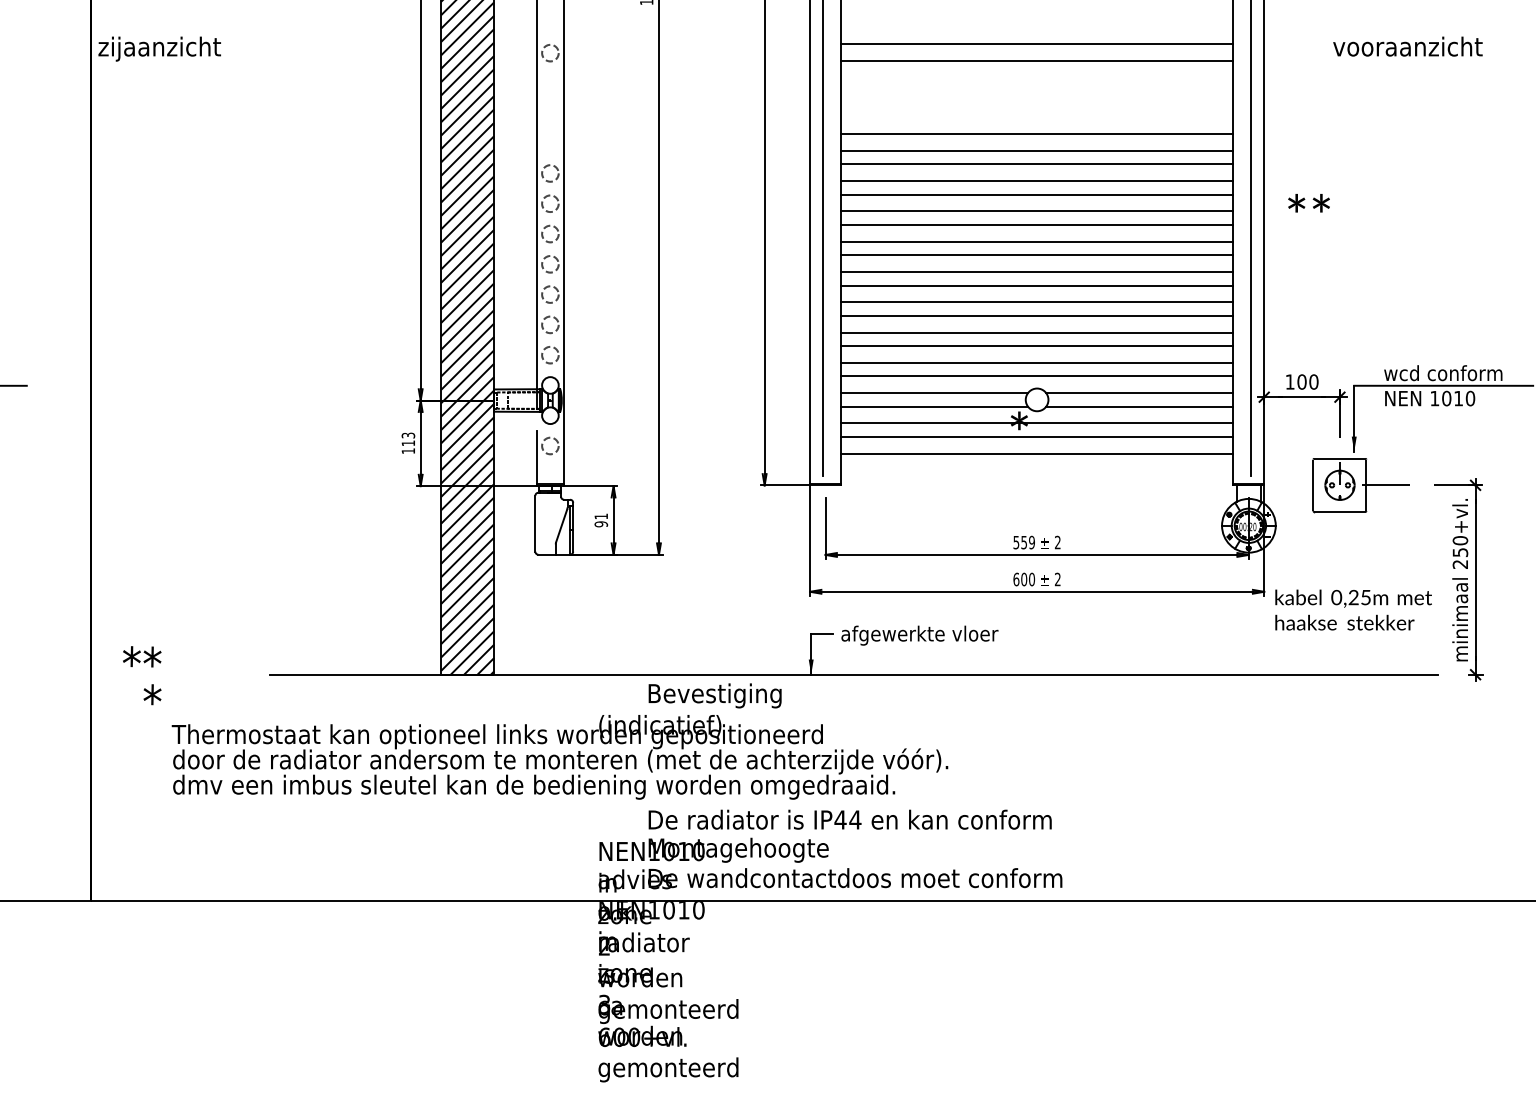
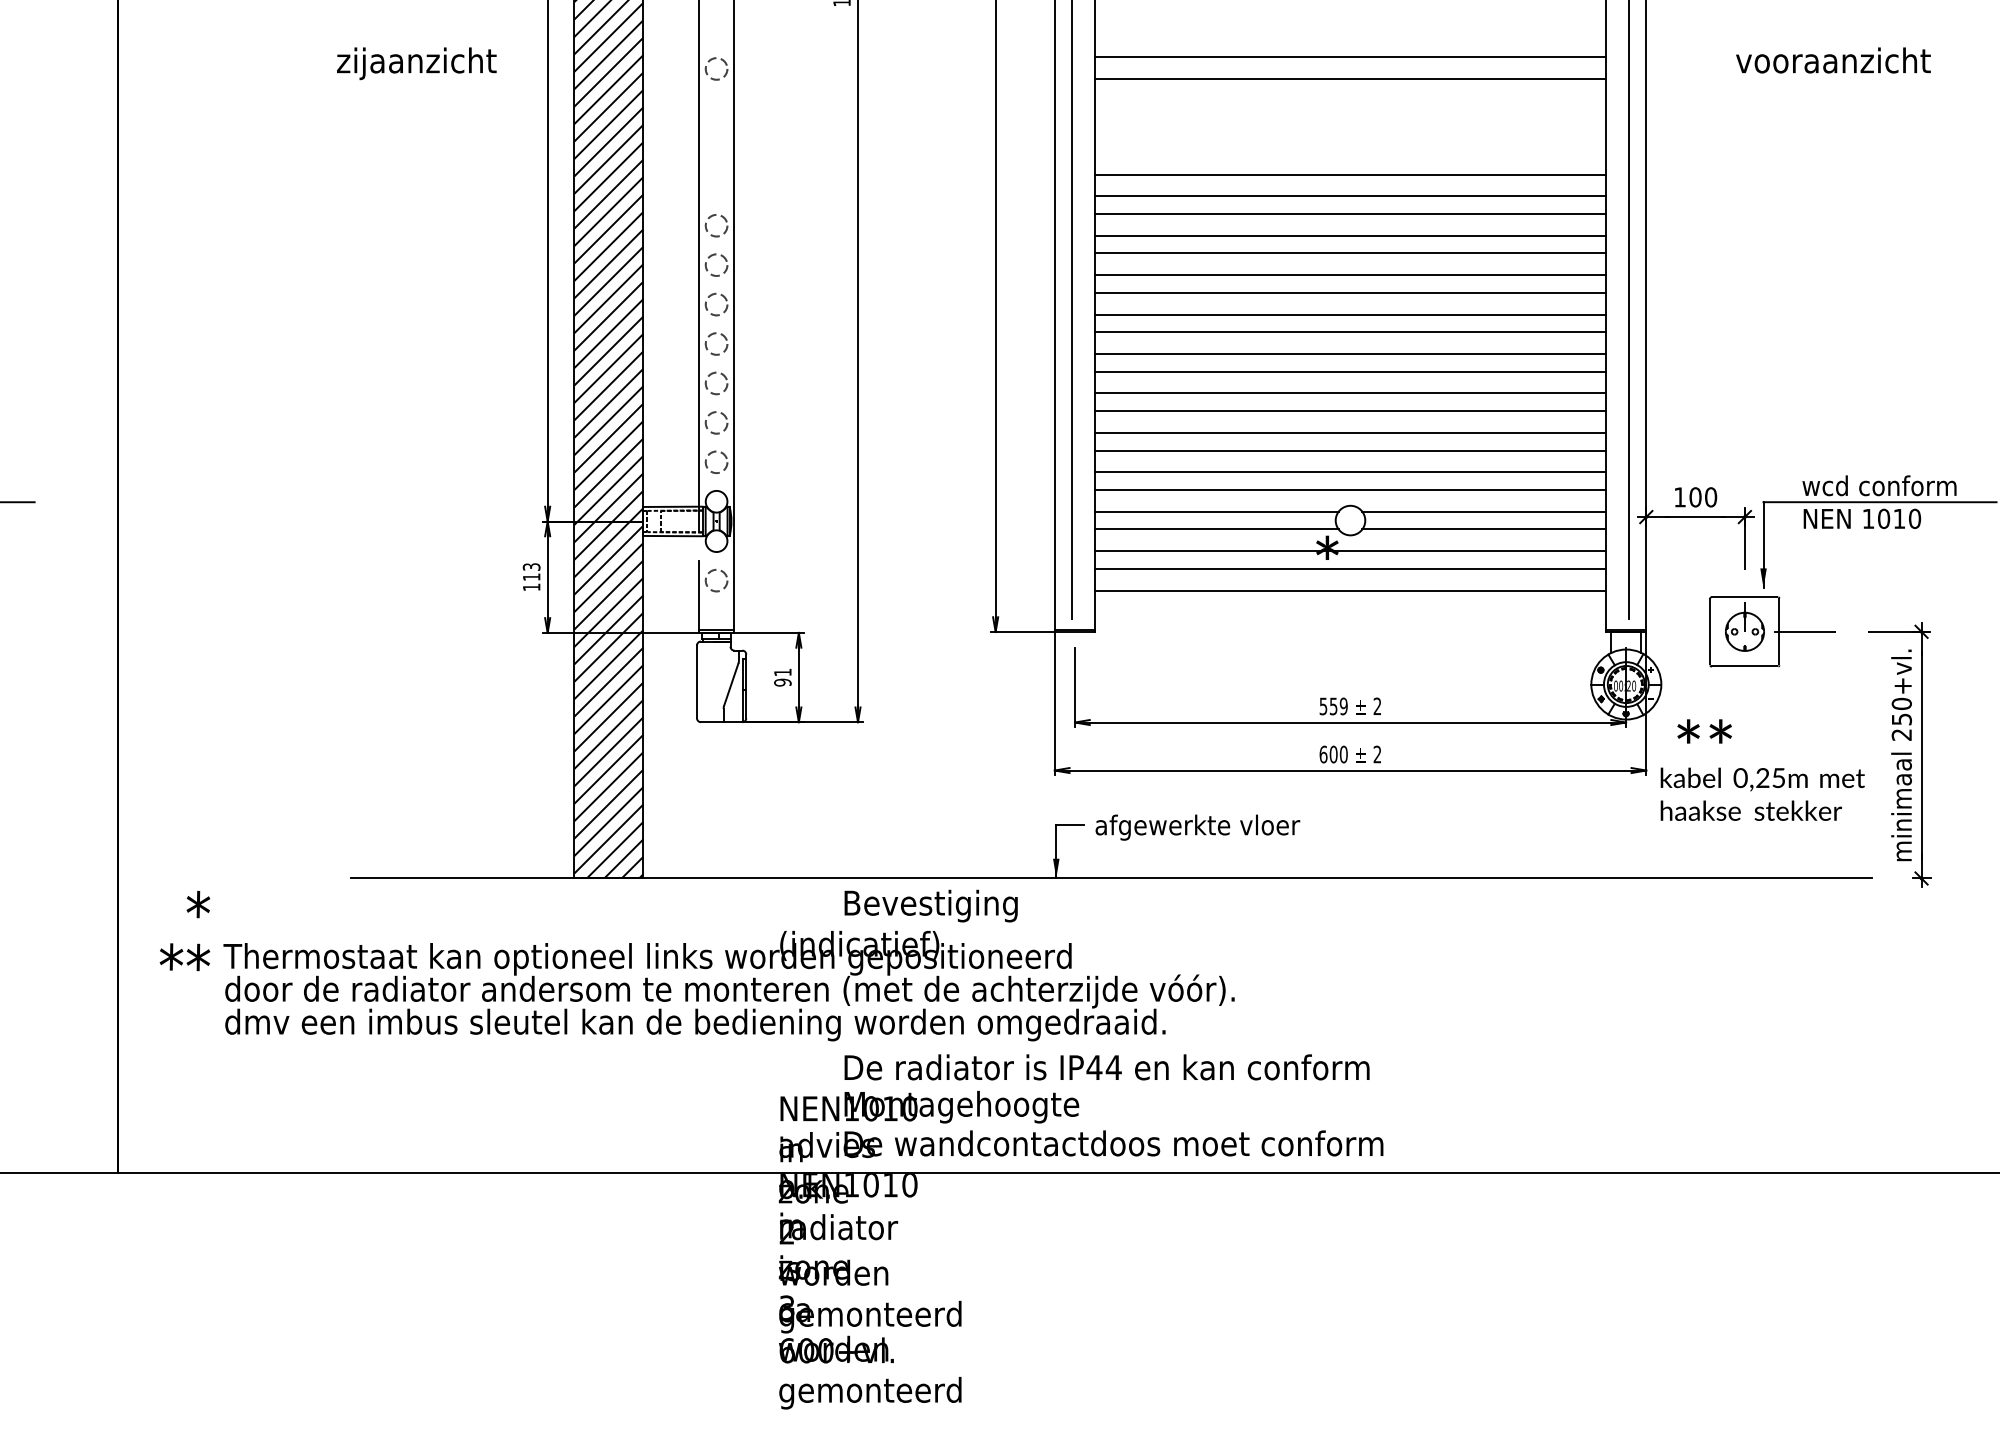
text: (159, 48) -> (416, 63), moved
text: (1308, 203) -> (1704, 731), moved
text: (141, 657) -> (184, 957), moved

